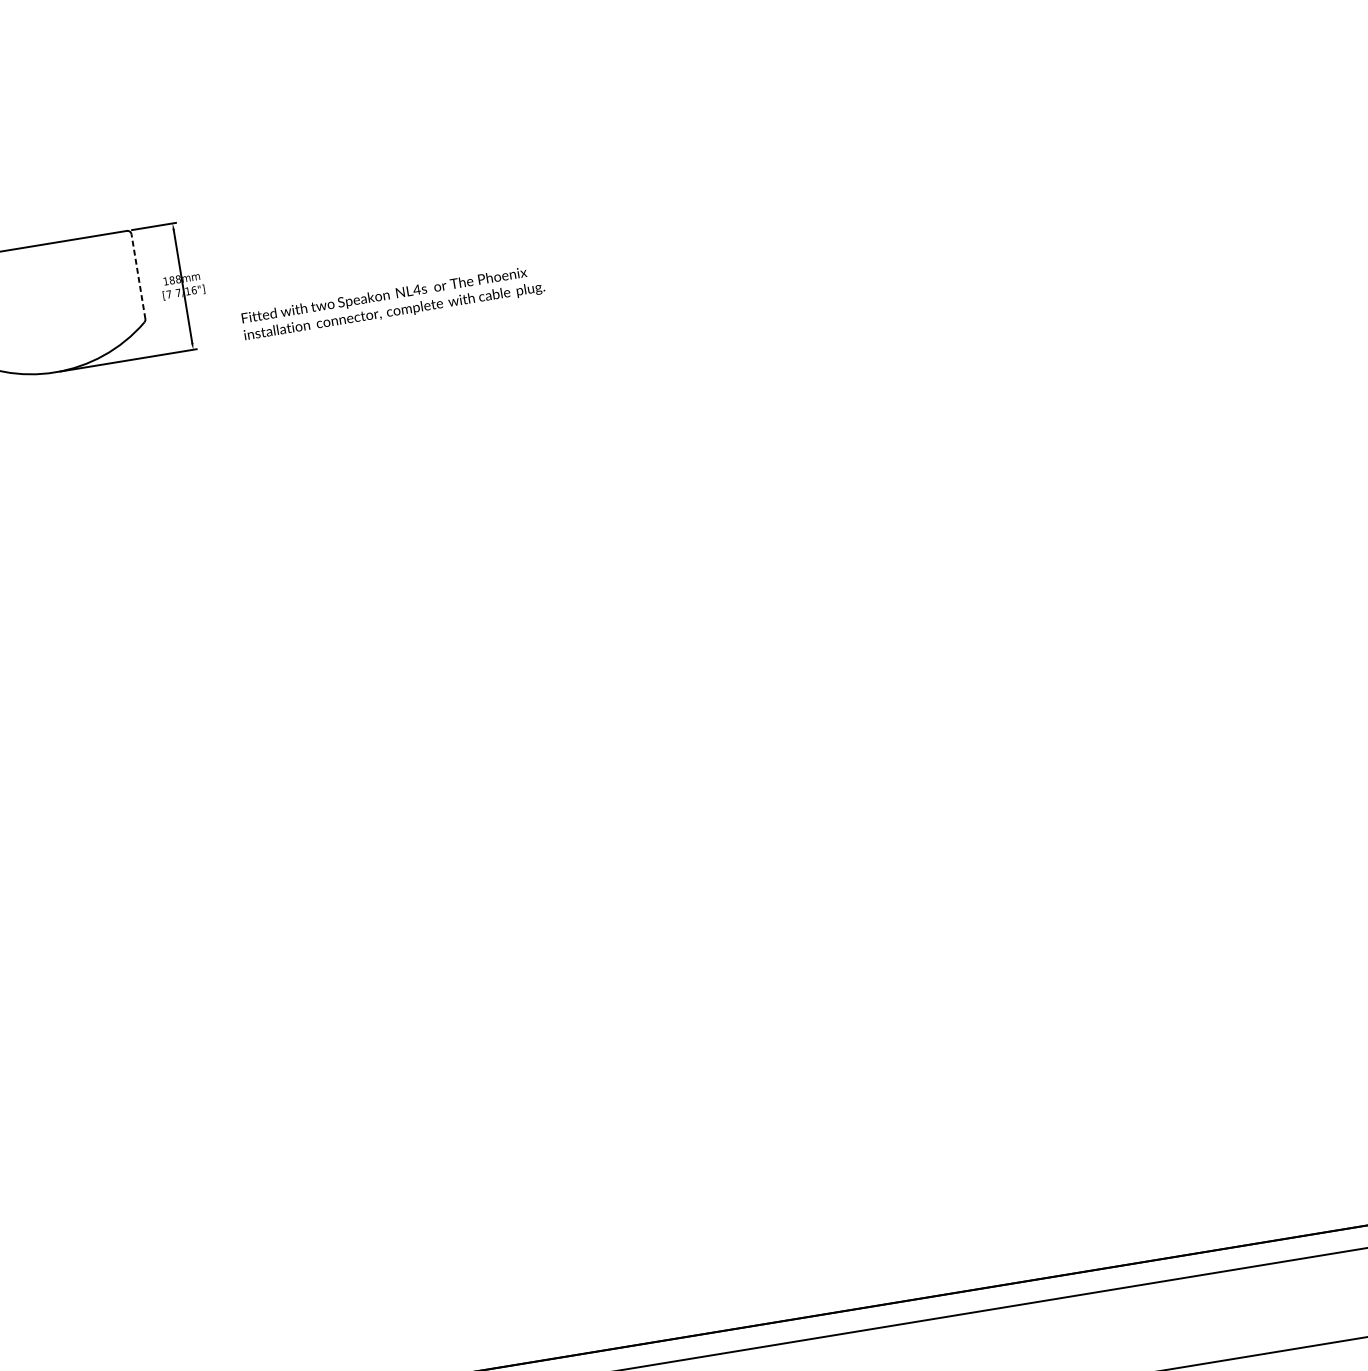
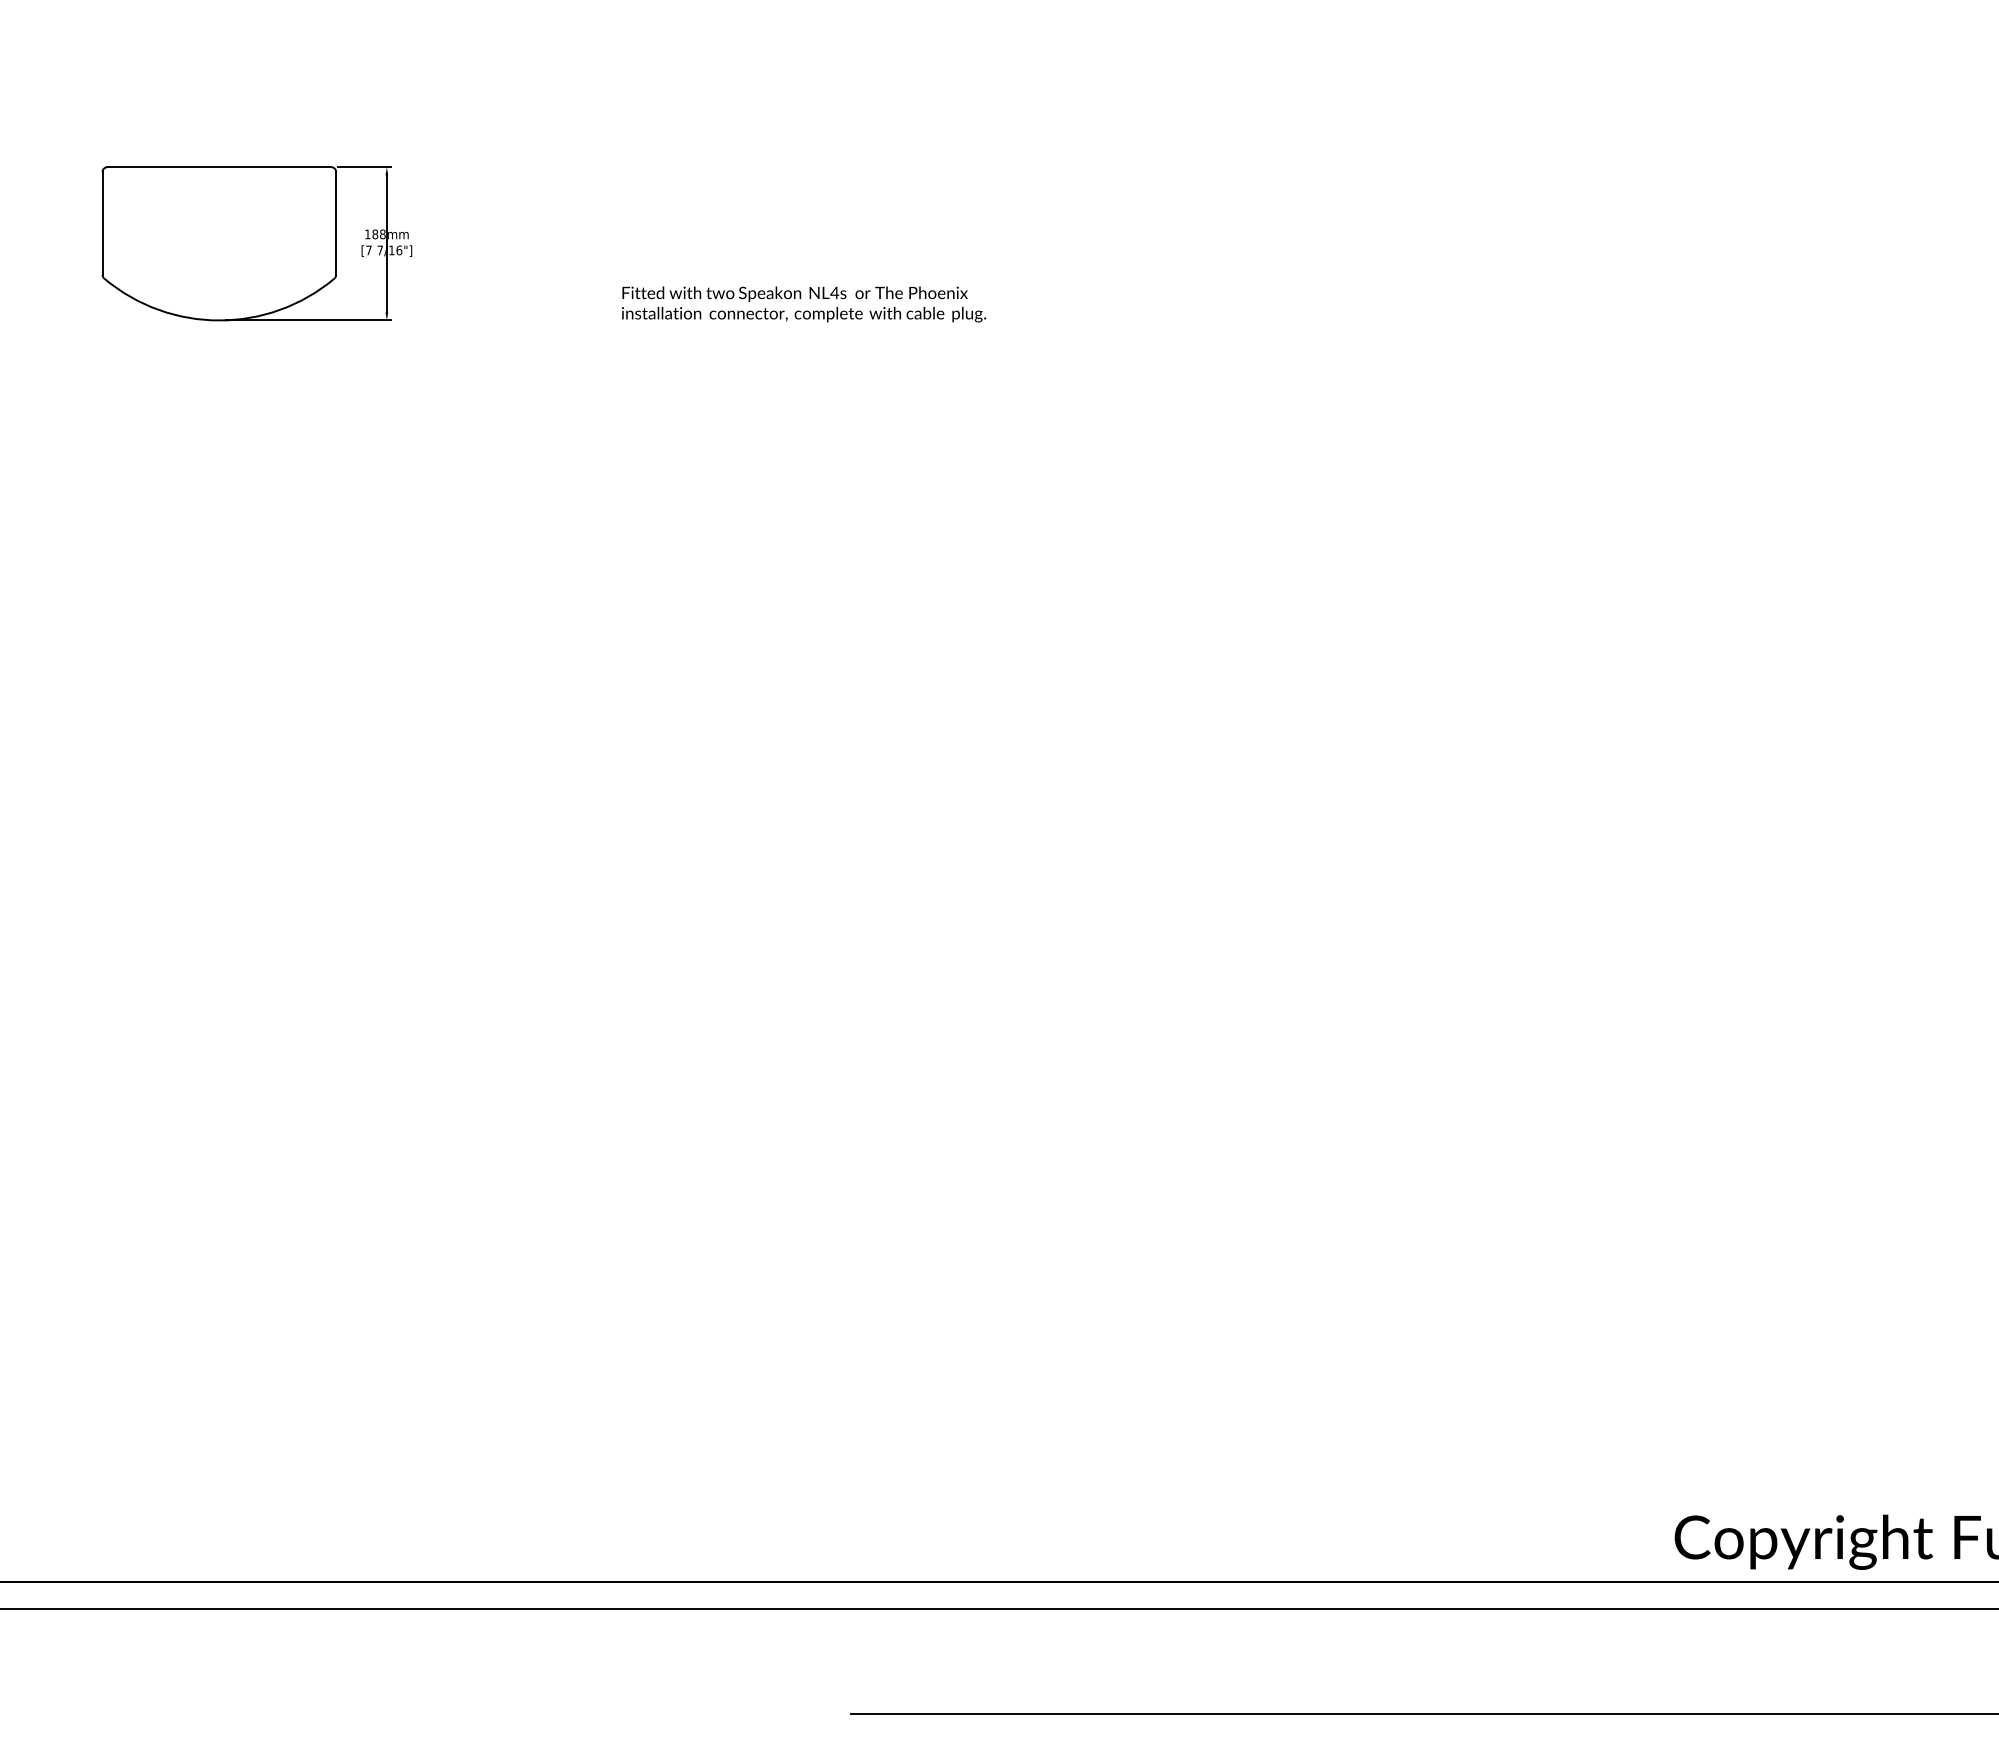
line: (138, 275) -> (336, 222), dashed -> solid
text: (393, 303) -> (804, 304), moved

